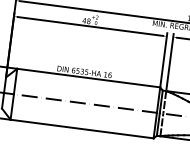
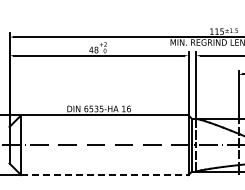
line: (81, 129) -> (104, 175), solid -> dashed

